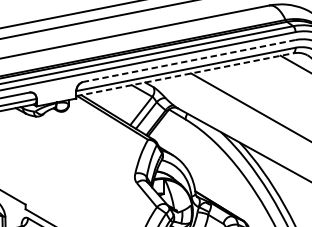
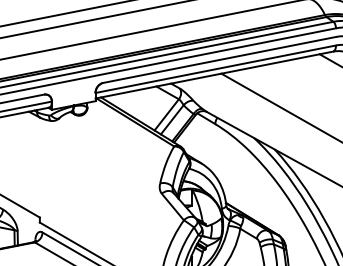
line: (189, 60) -> (219, 59), dashed -> solid
line: (184, 74) -> (214, 74), dashed -> solid

